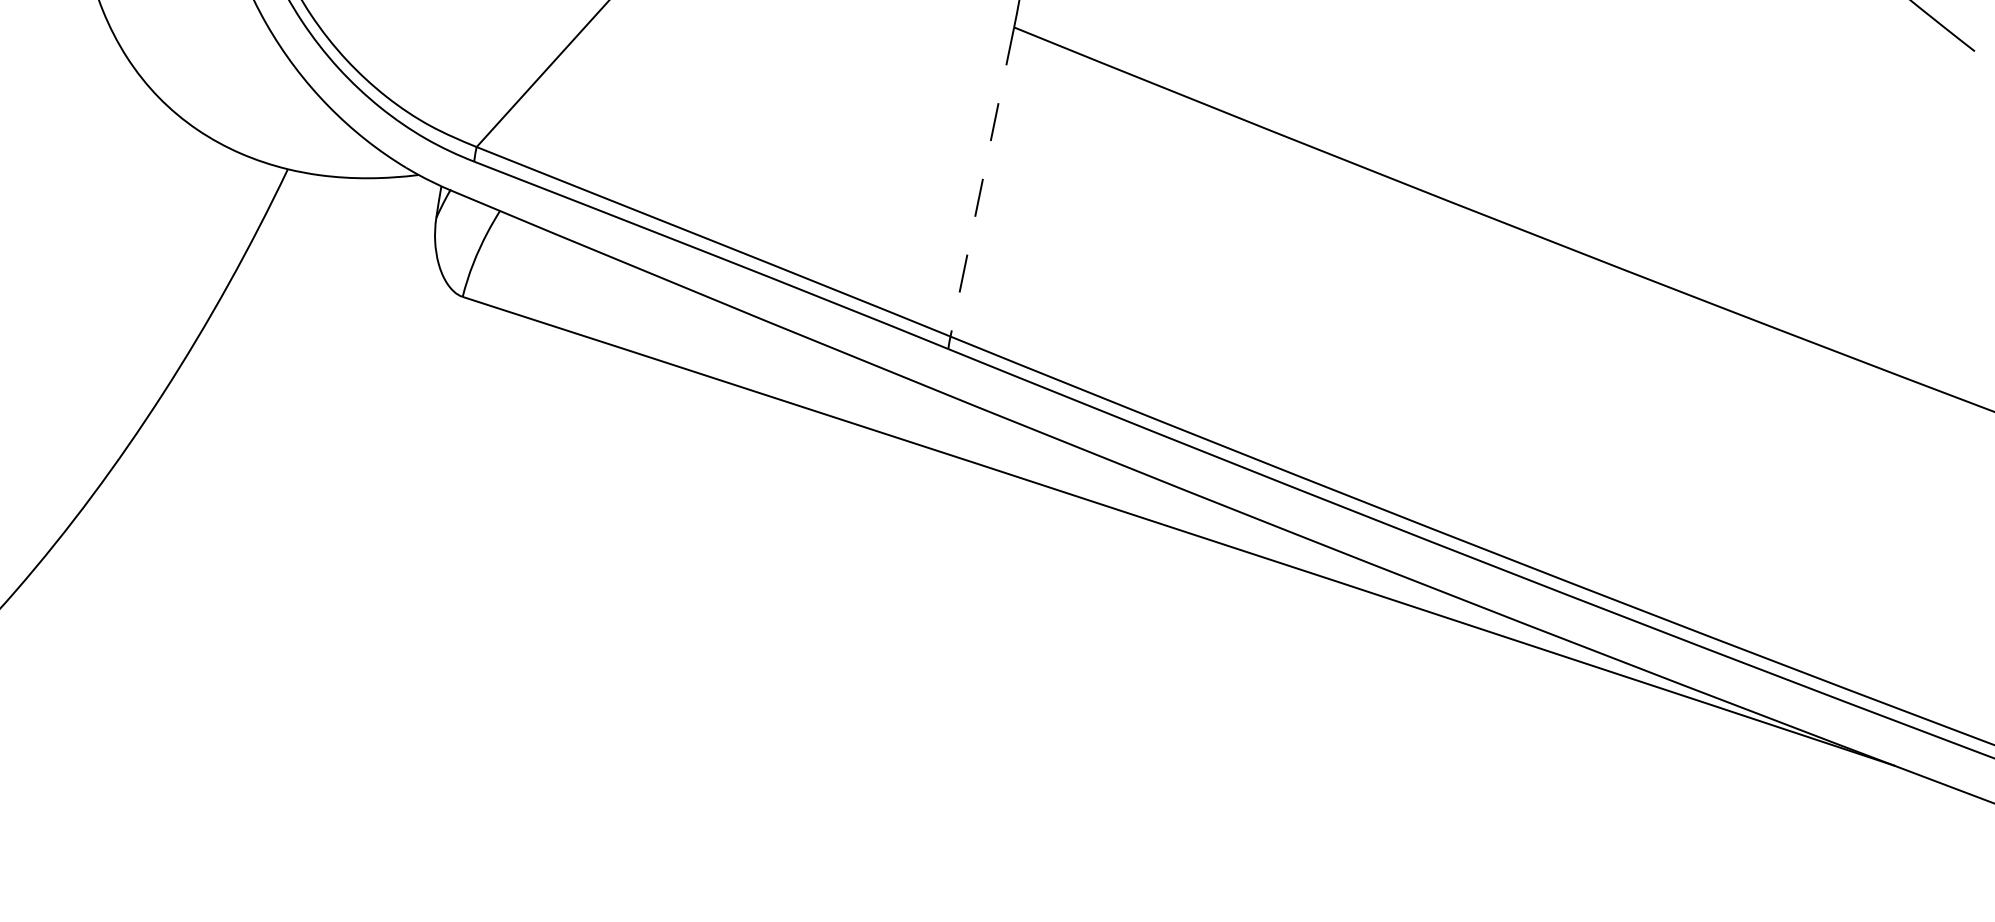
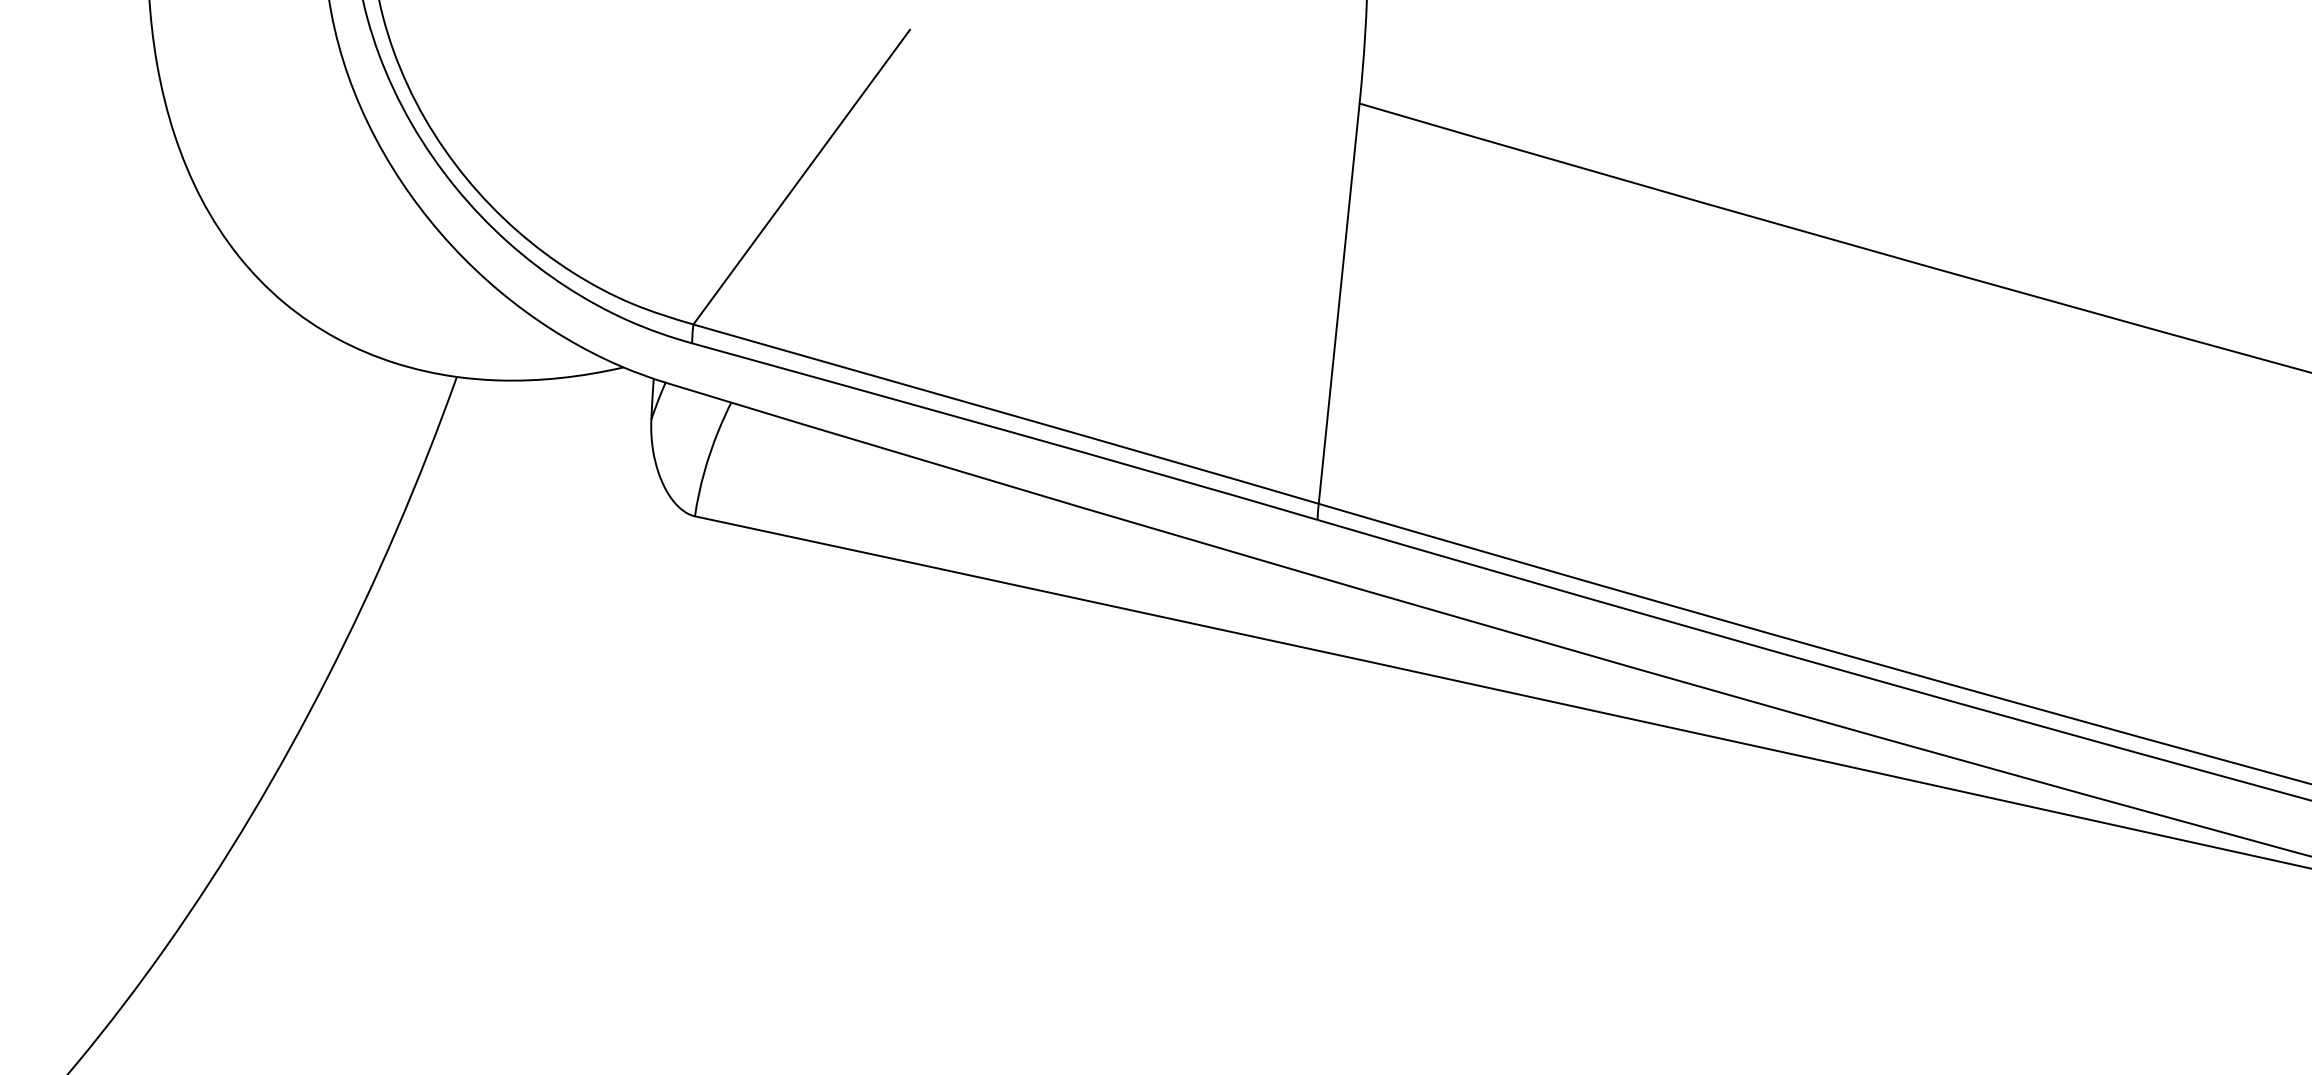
line: (982, 182) -> (1339, 304), dashed -> solid

